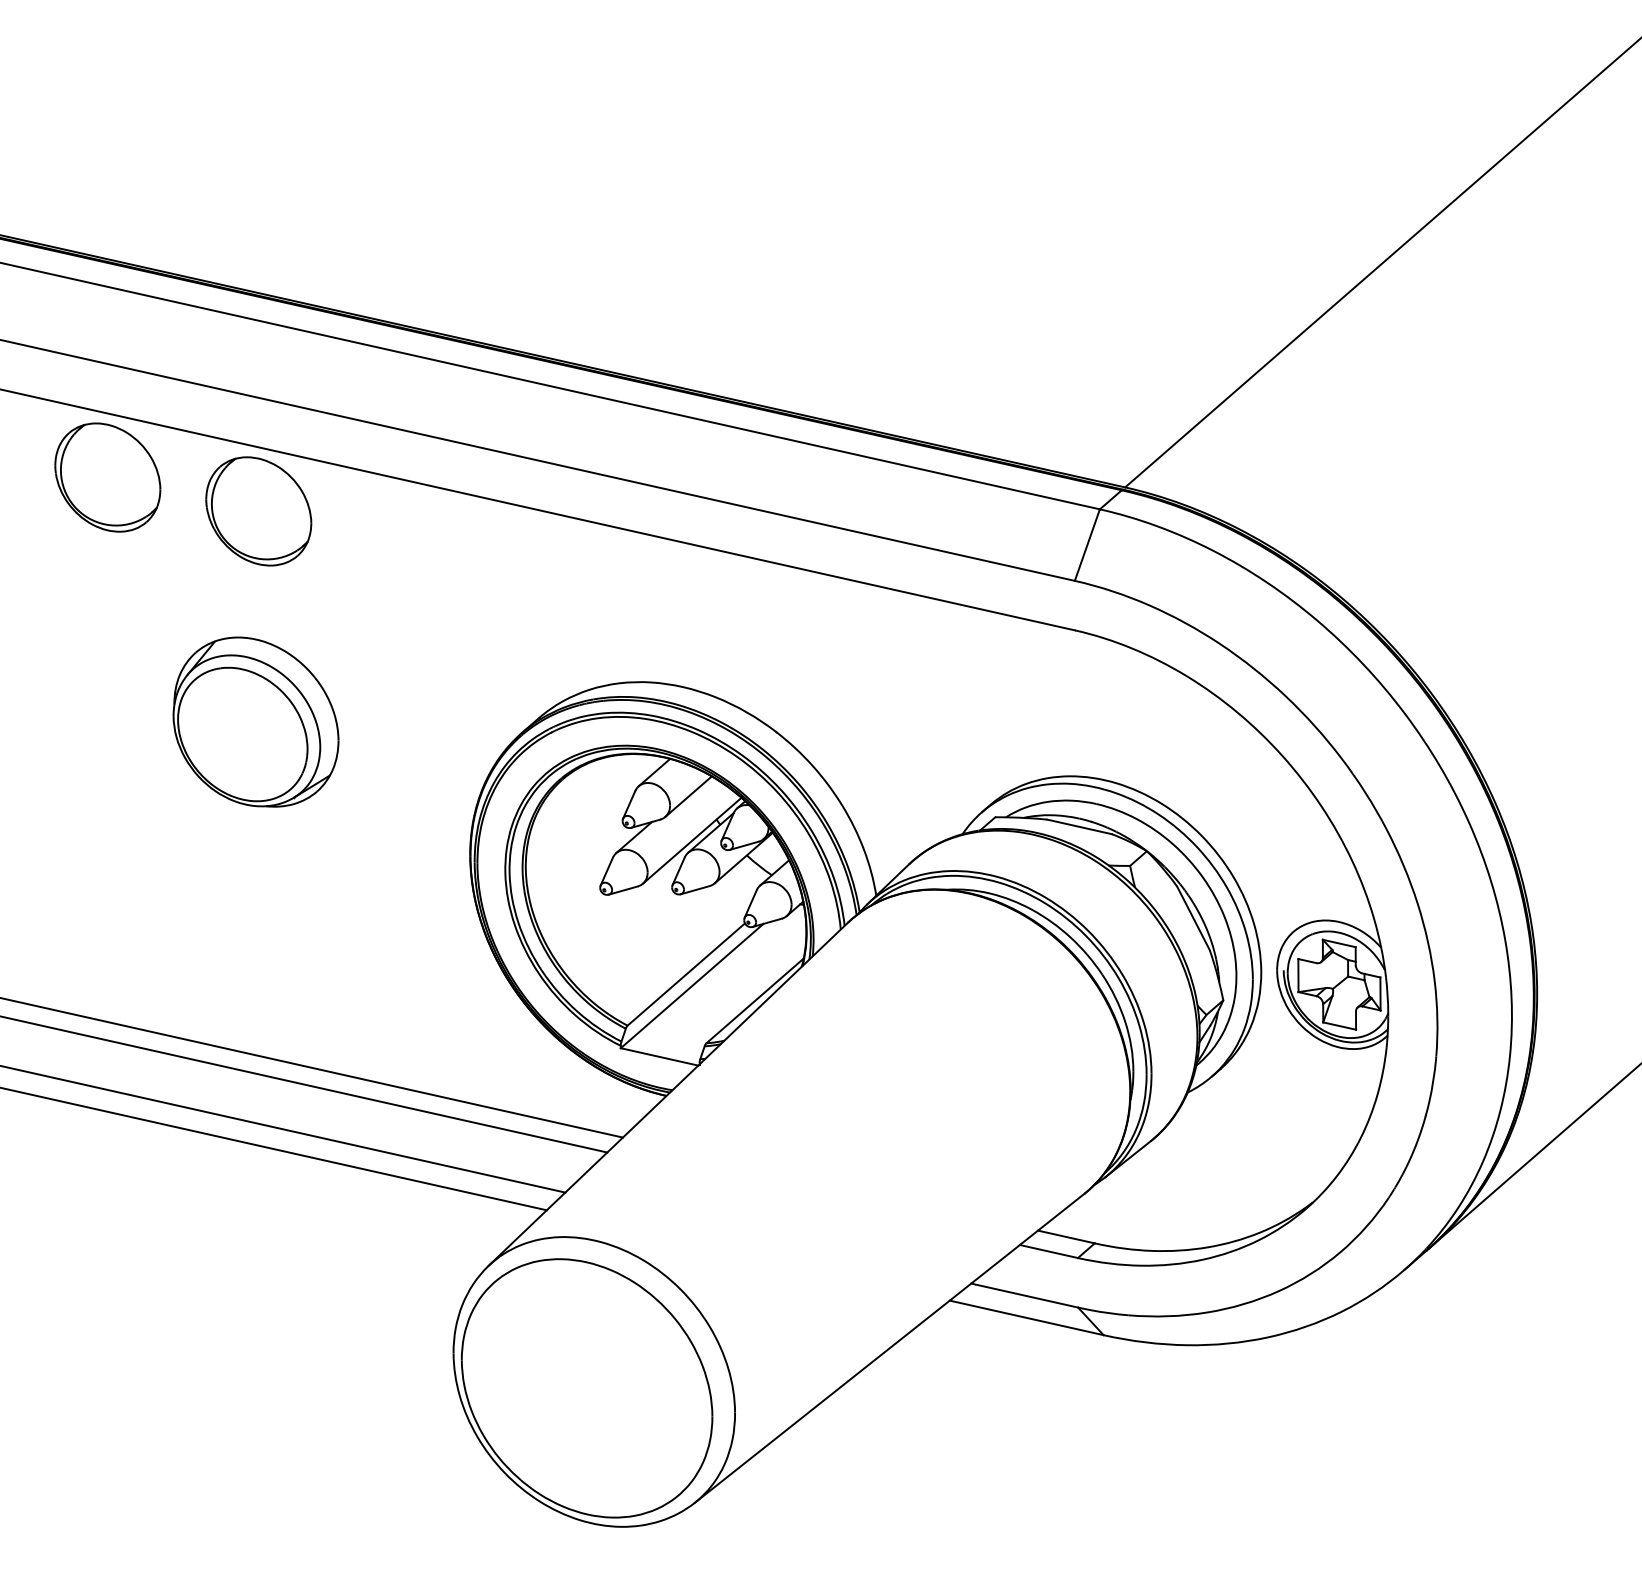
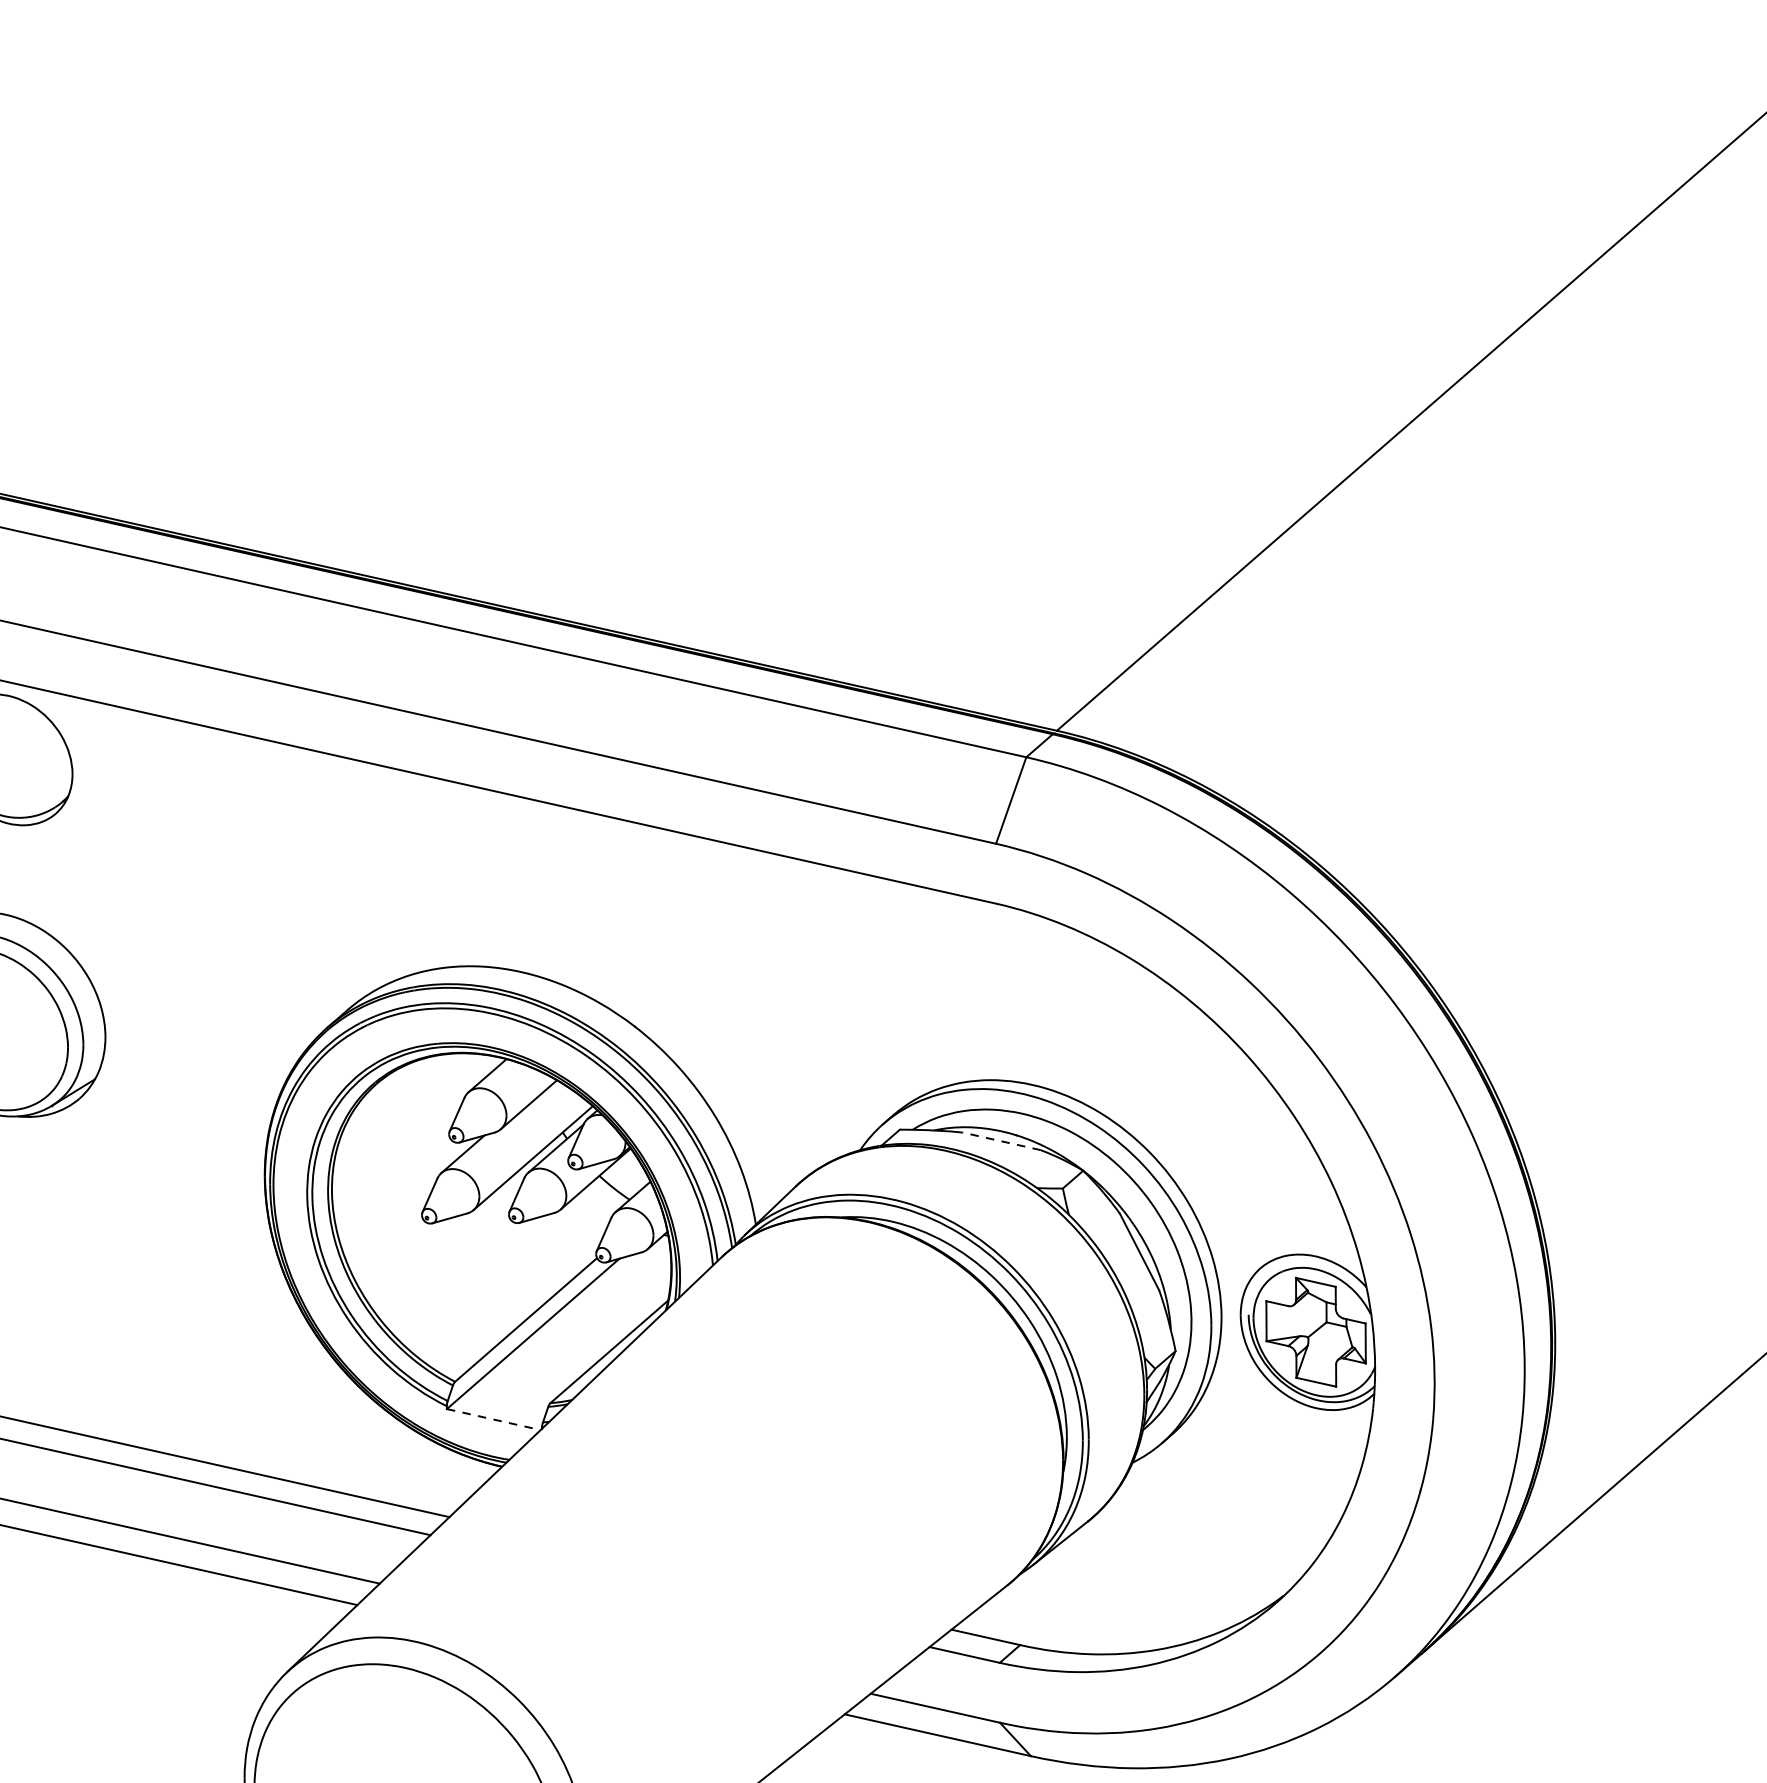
line: (1079, 826) -> (1001, 1140), solid -> dashed
line: (659, 1056) -> (493, 1419), solid -> dashed

